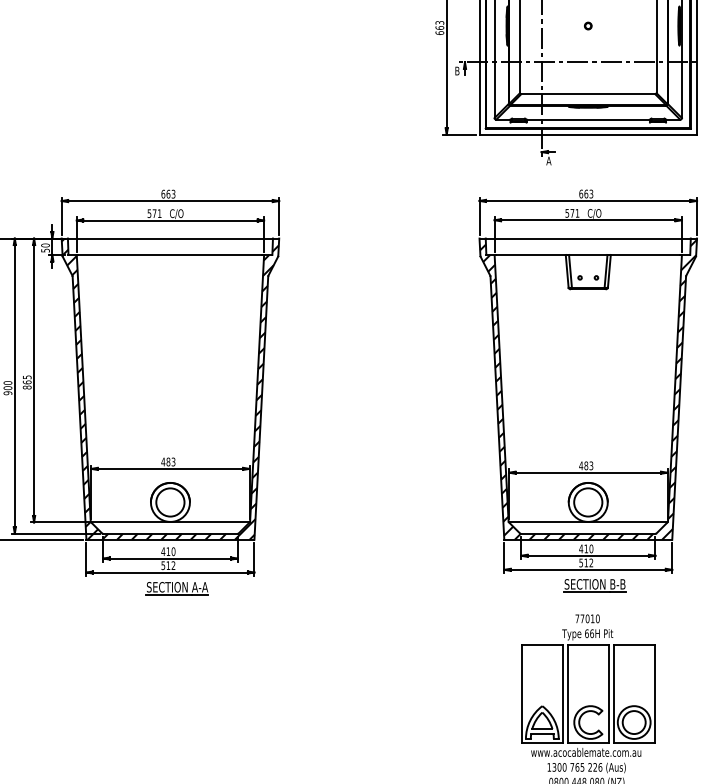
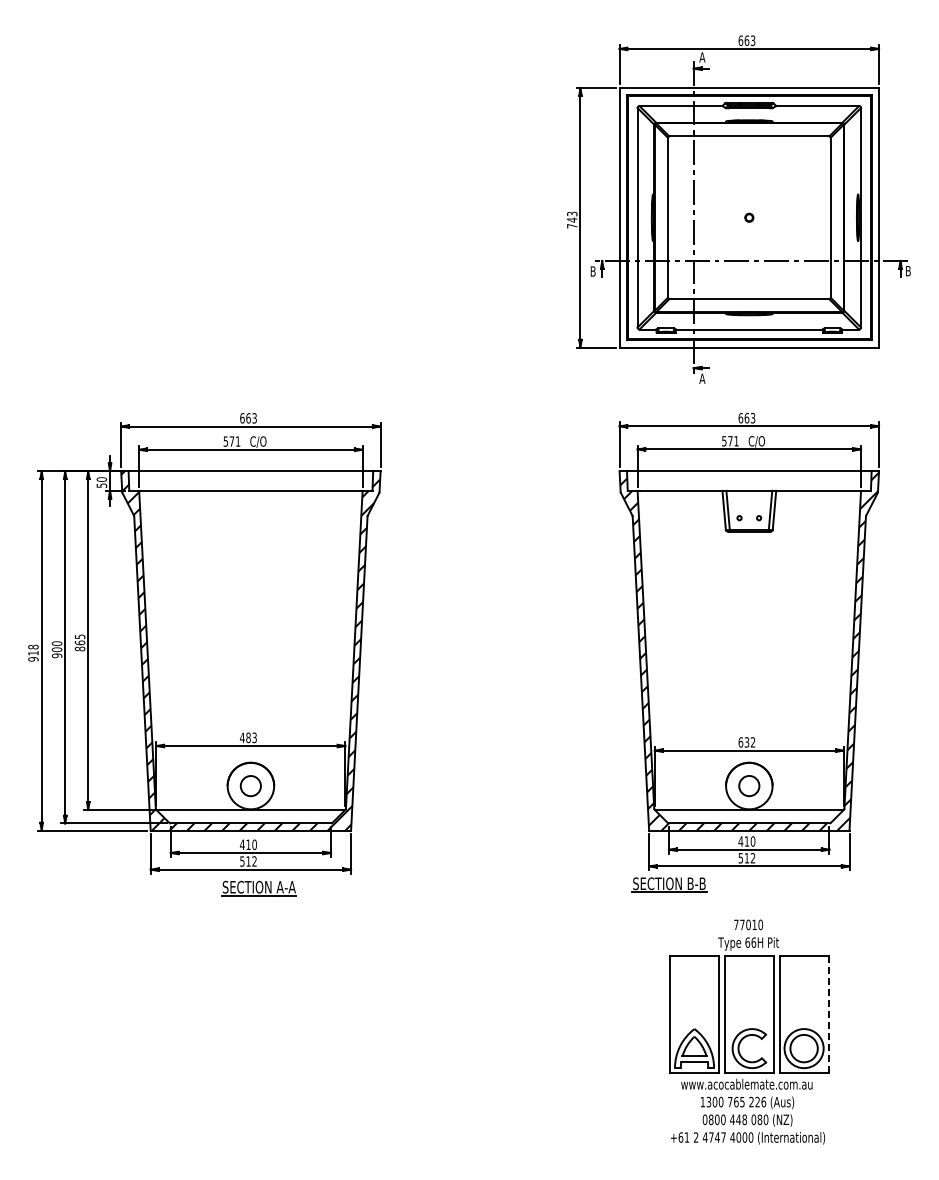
text: (440, 30) -> (572, 222), 663 -> 743
text: (585, 465) -> (746, 742), 483 -> 632
circle: (170, 501) -> (250, 785), size x0.6
circle: (588, 501) -> (749, 785), size x0.6
part: (595, 584) -> (669, 884), moved
line: (654, 693) -> (828, 1014), solid -> dashed

